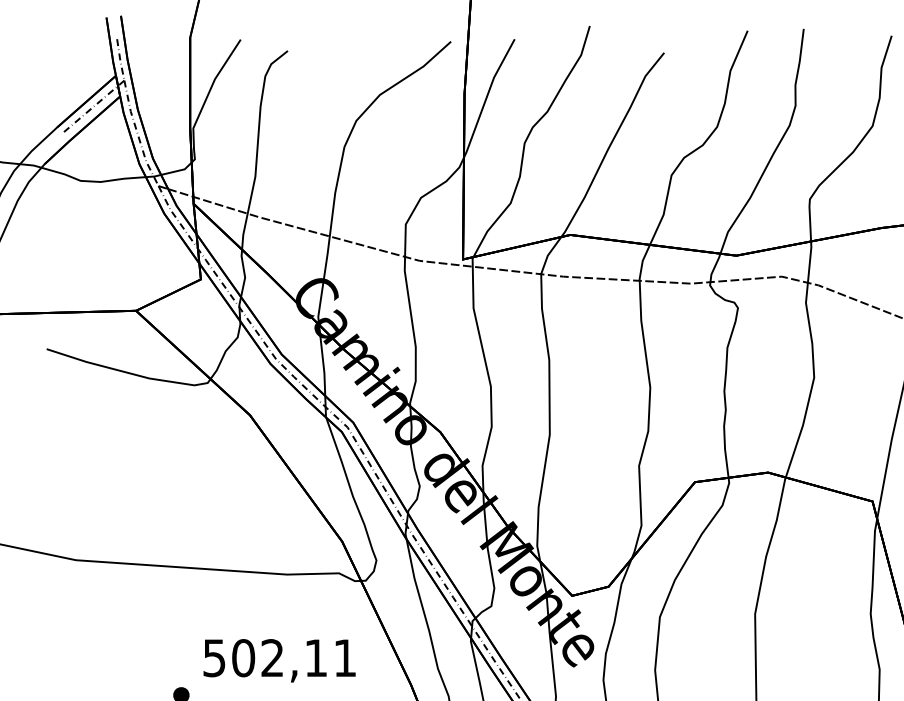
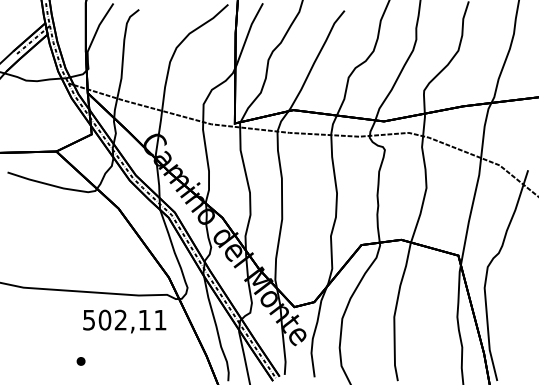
text: (279, 660) -> (124, 321), moved

